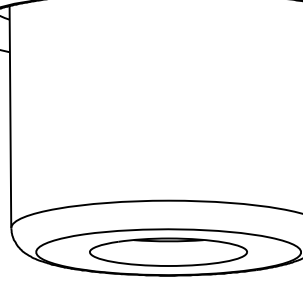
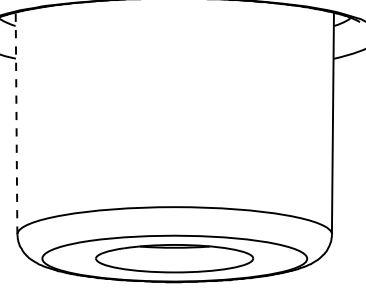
line: (10, 117) -> (16, 123), solid -> dashed

